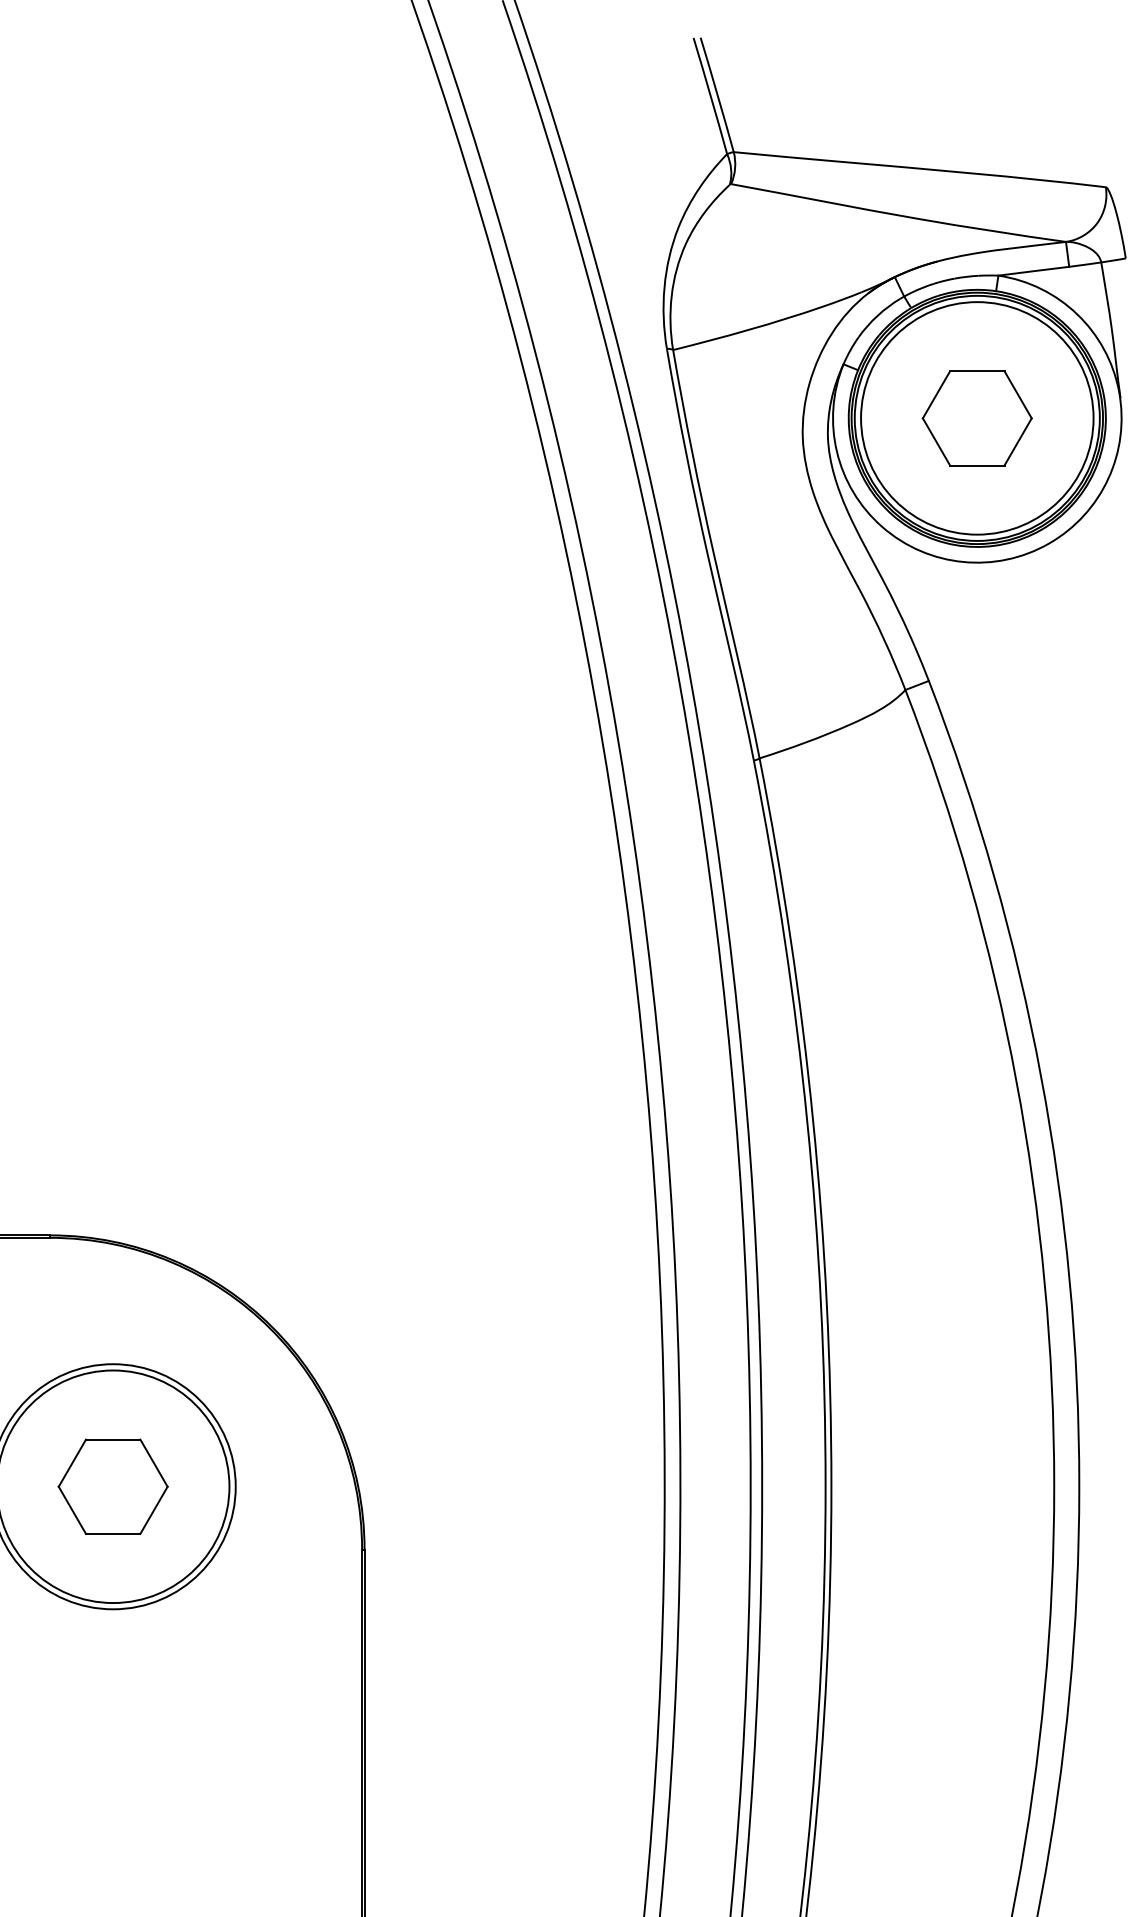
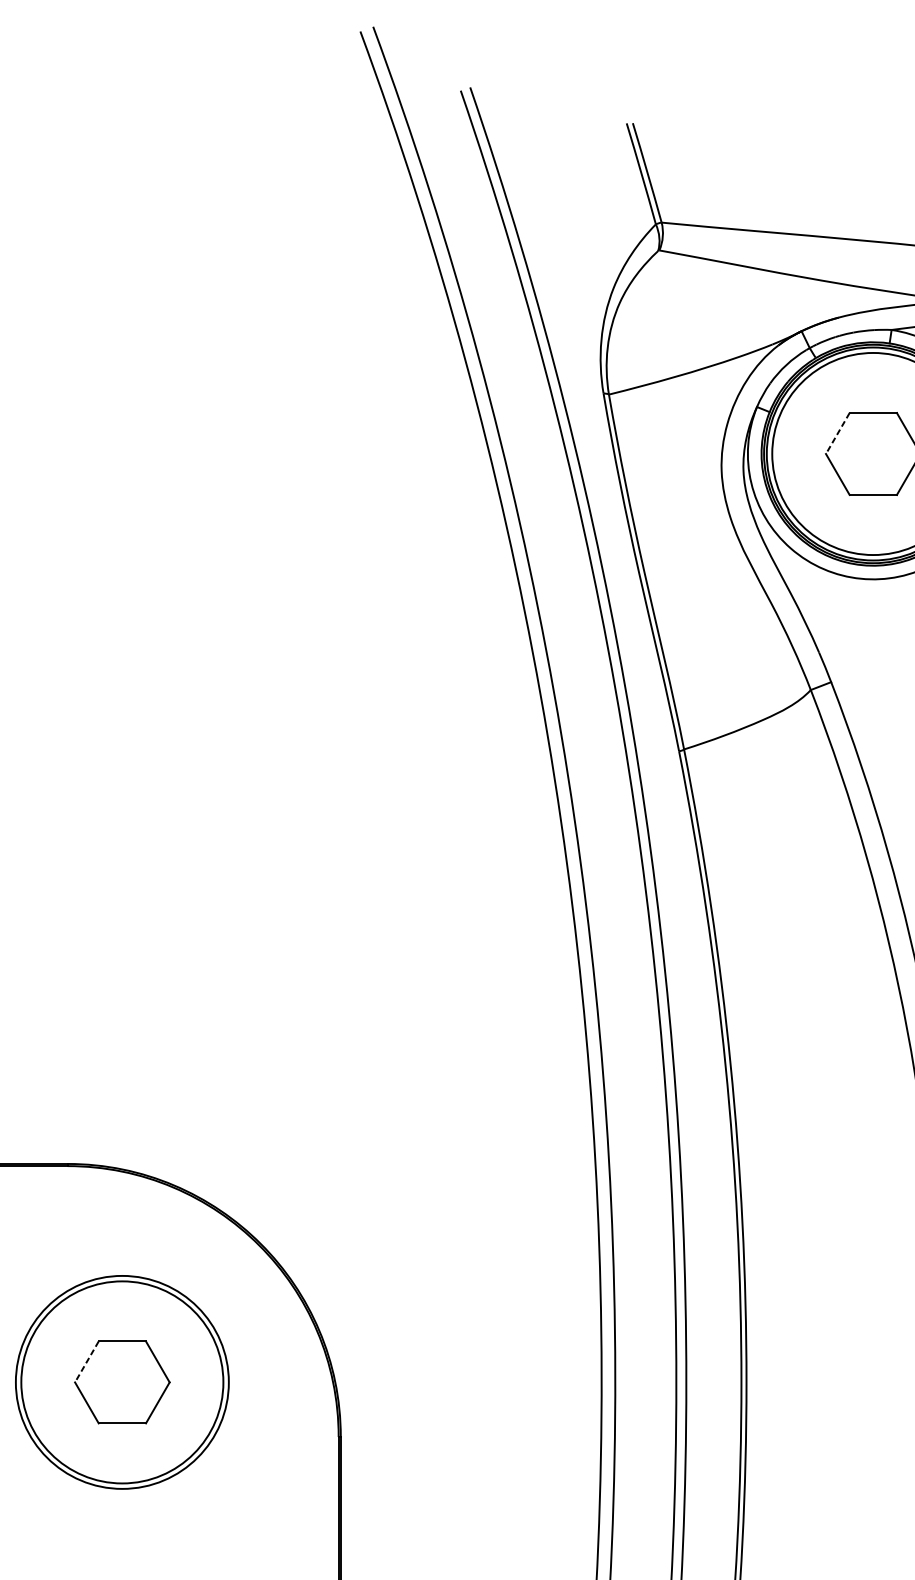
line: (936, 395) -> (837, 434), solid -> dashed
line: (72, 1463) -> (87, 1362), solid -> dashed

